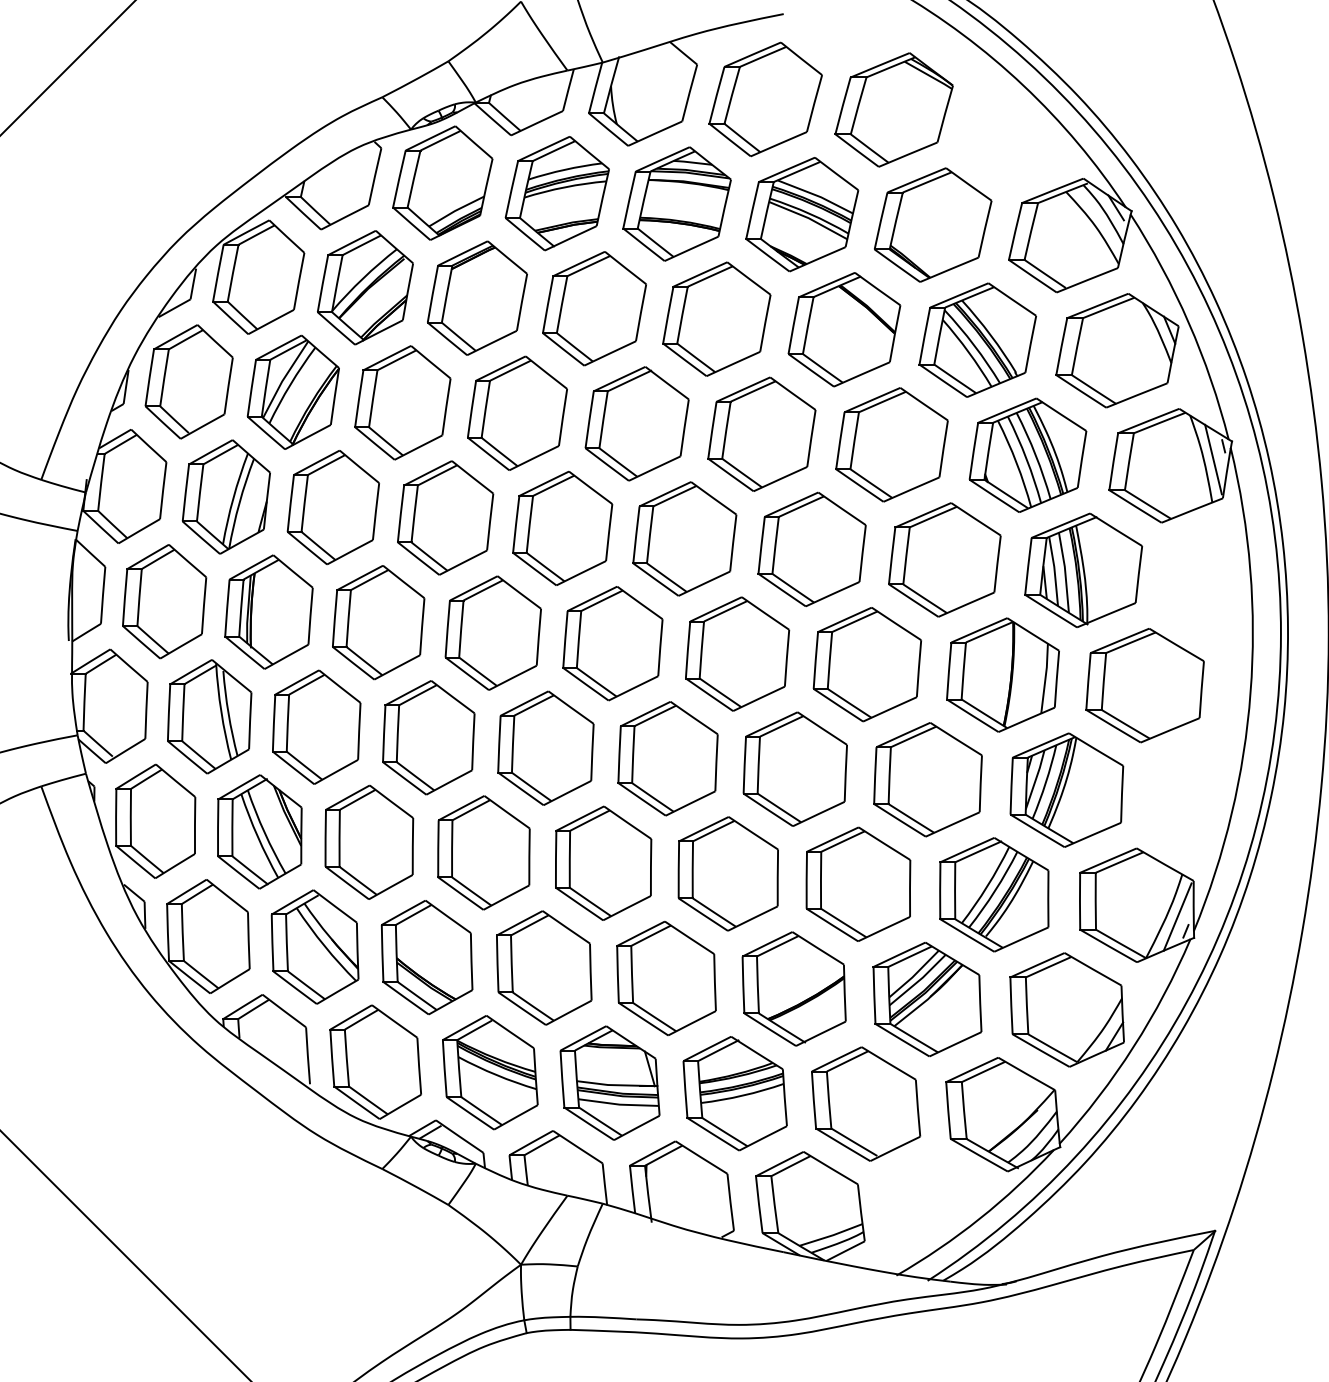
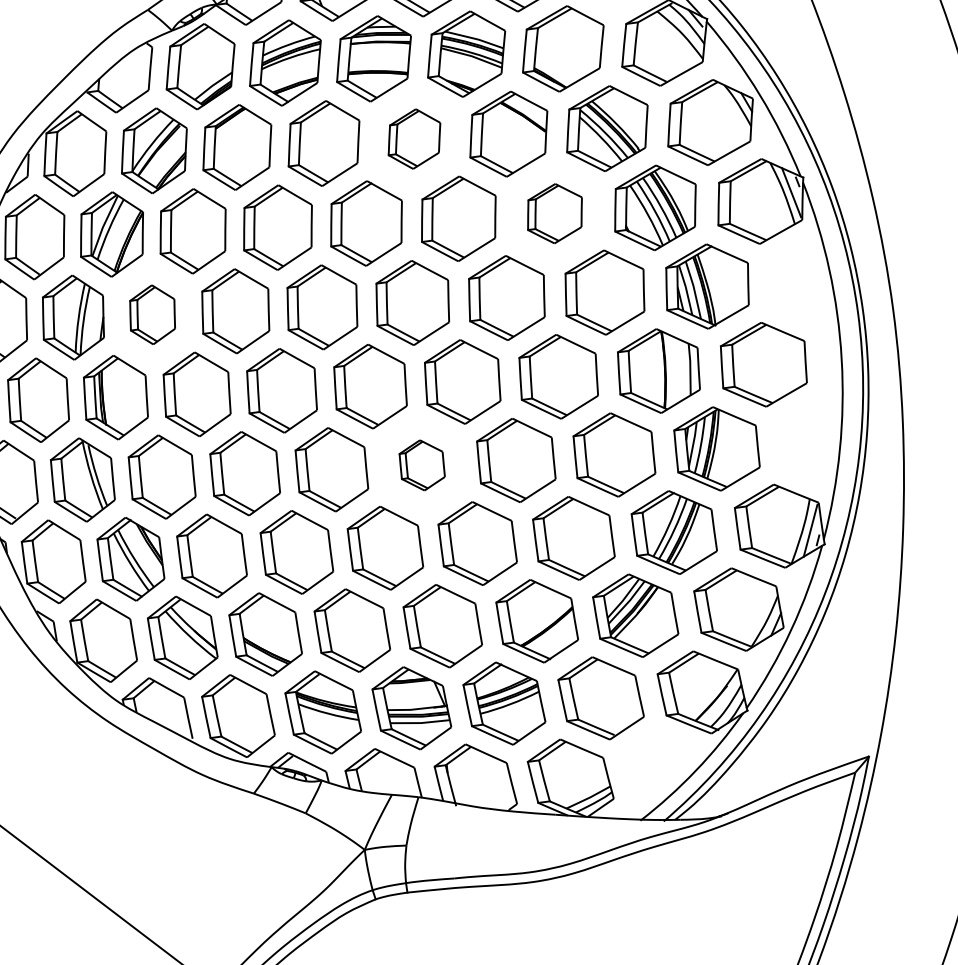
part: (716, 318) -> (414, 138), size x0.7
part: (891, 444) -> (554, 213), size x0.7
part: (332, 507) -> (152, 314), size x0.7
part: (667, 758) -> (421, 465), size x0.6

